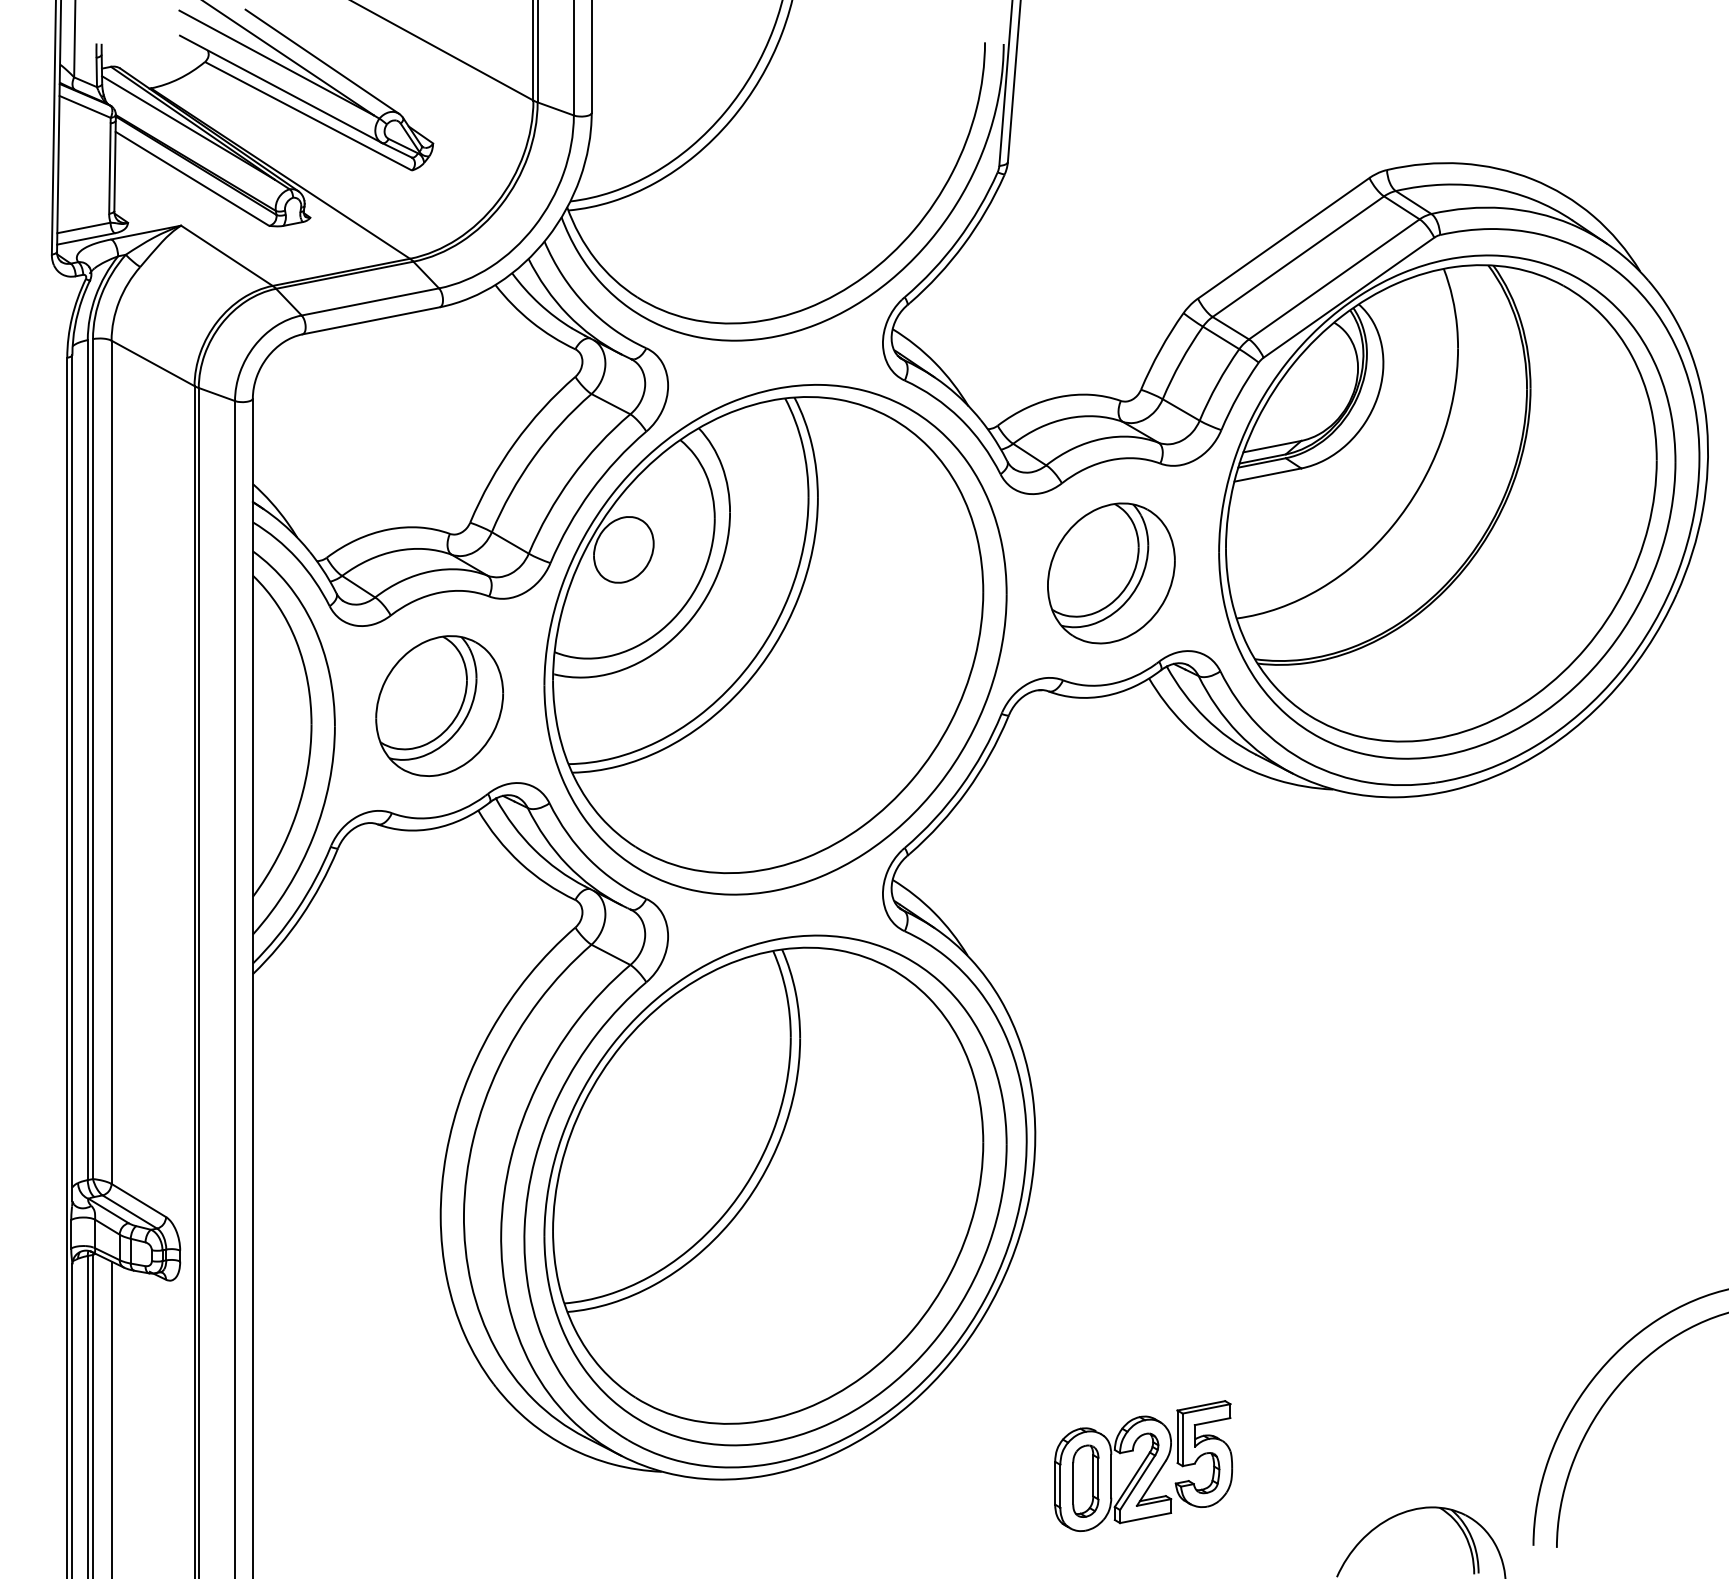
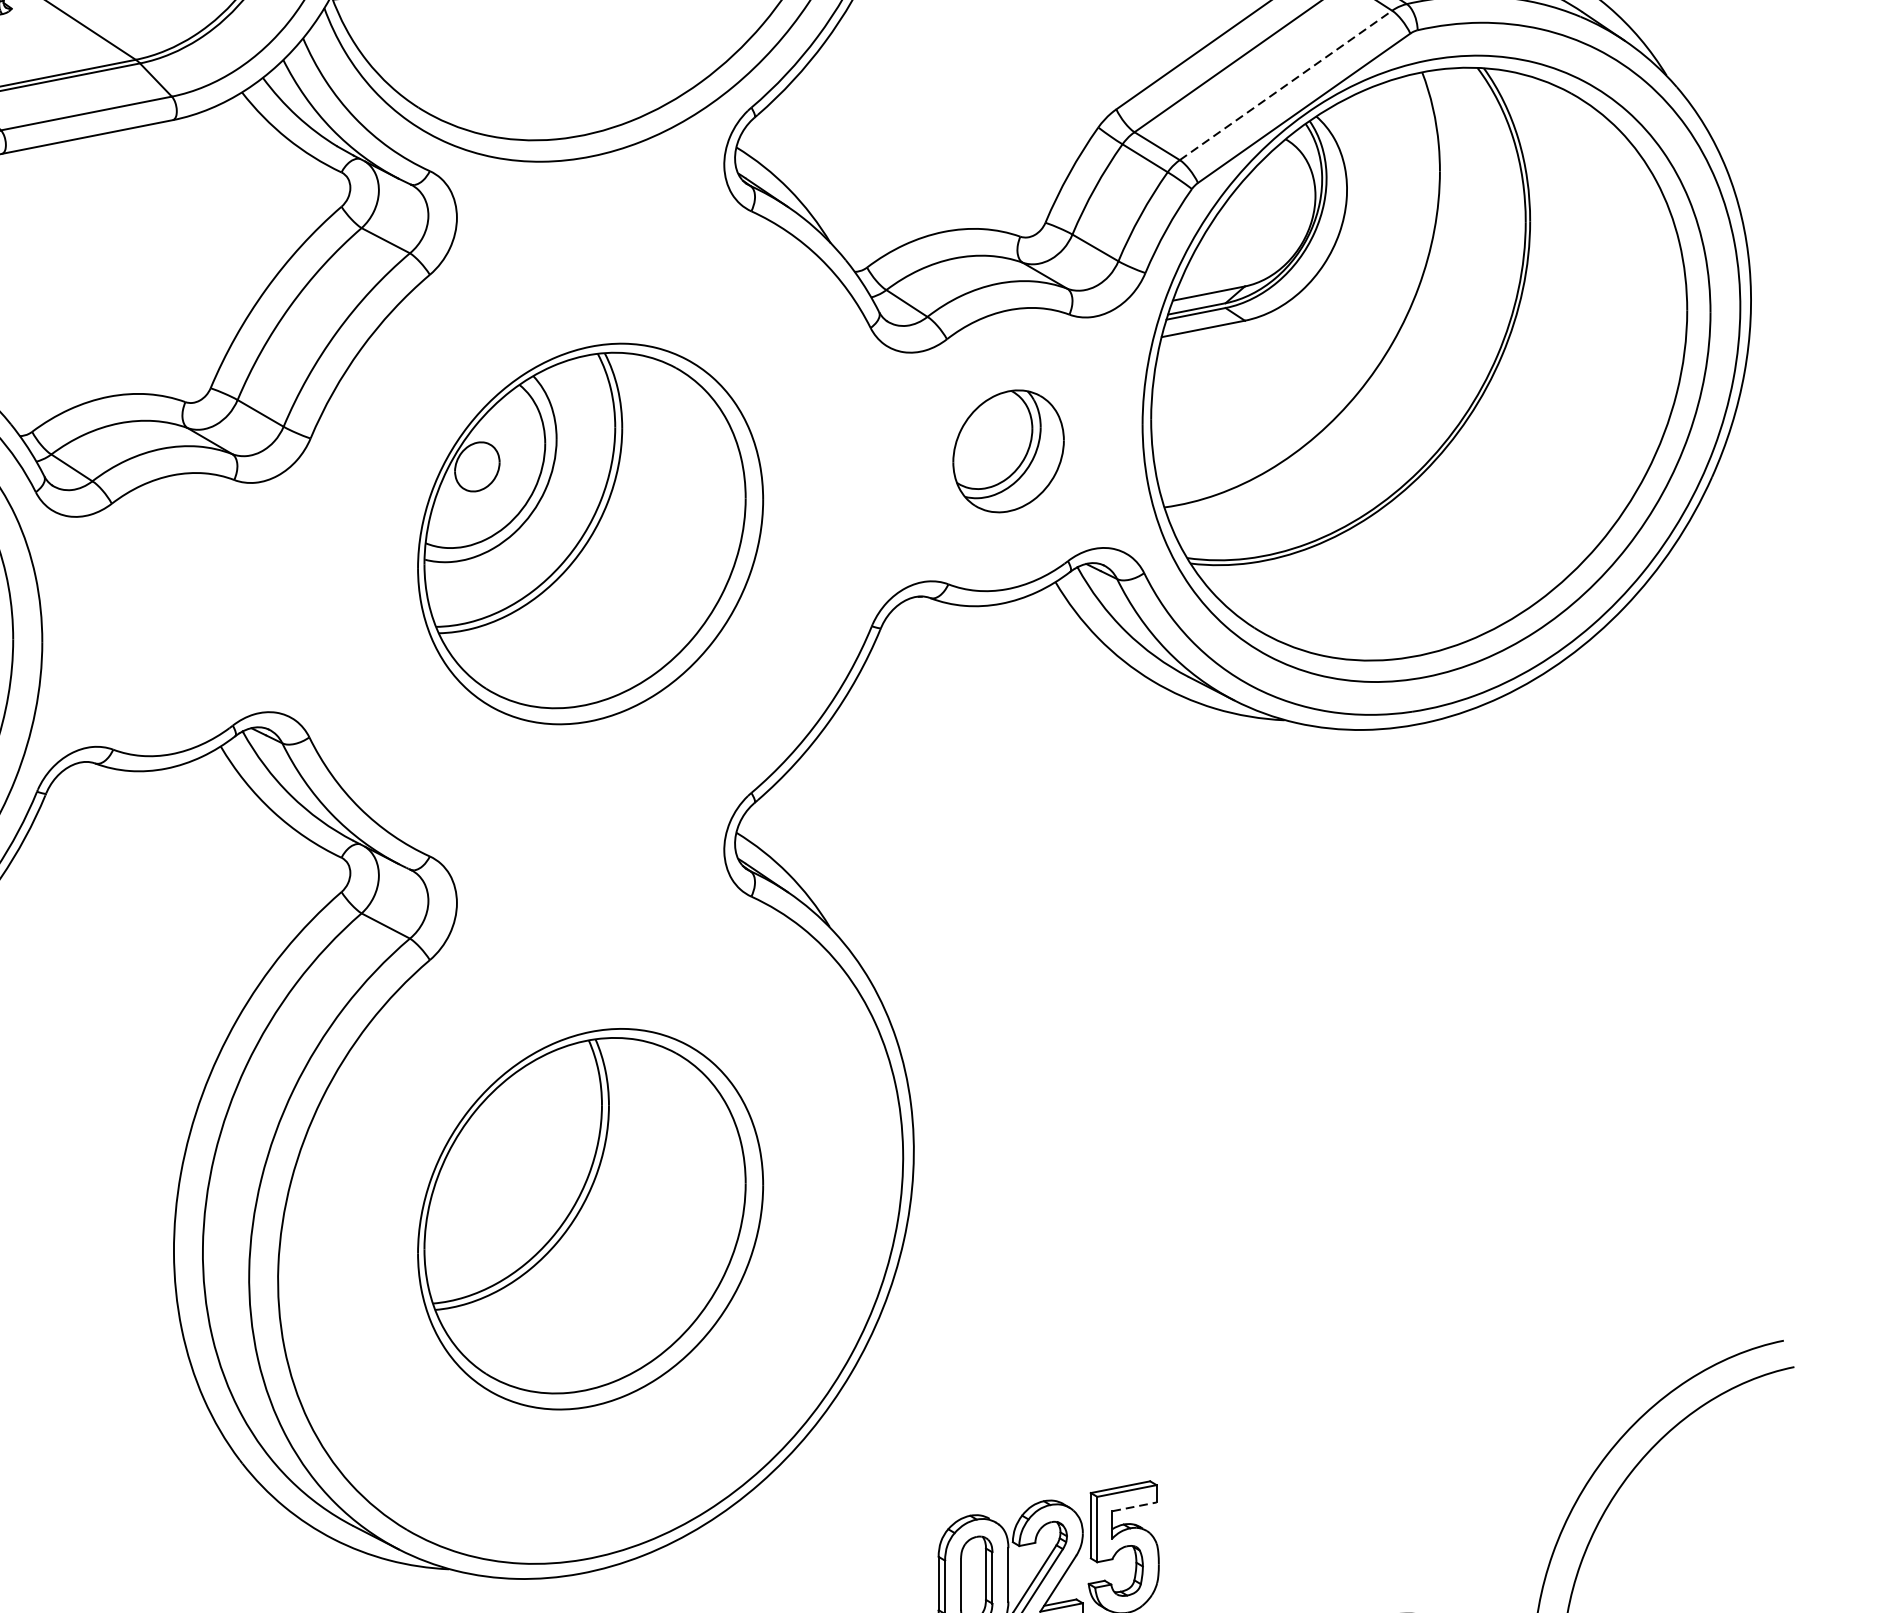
line: (1334, 279) -> (1286, 85), solid -> dashed
part: (1111, 573) -> (1008, 451), size x0.7
part: (775, 639) -> (590, 533), size x0.6
part: (439, 705) -> (172, 615), removed
part: (775, 1190) -> (590, 1219), size x0.6
line: (1213, 1421) -> (1135, 1506), solid -> dashed

